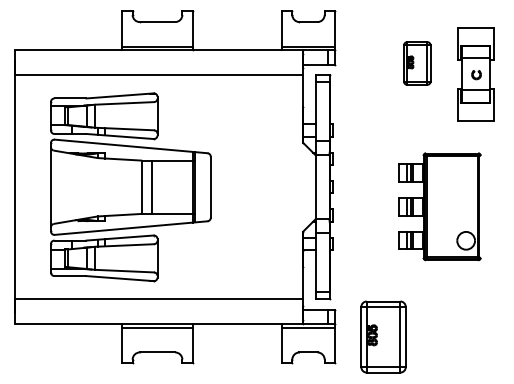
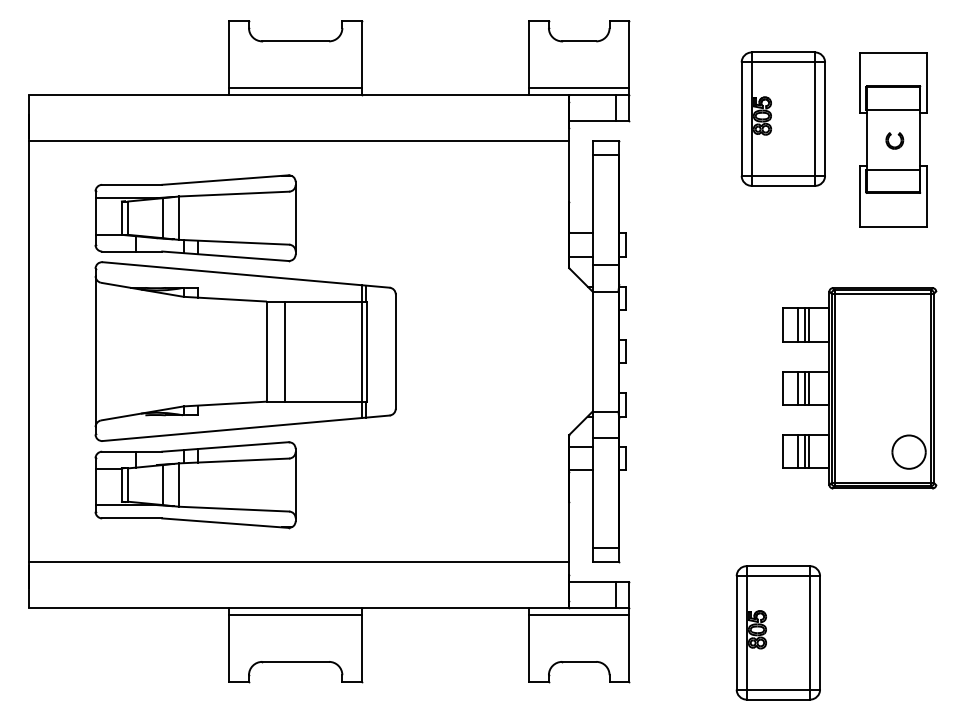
part: (417, 63) -> (783, 119), size x1.67
part: (439, 206) -> (859, 387), moved
part: (383, 336) -> (778, 631), moved

